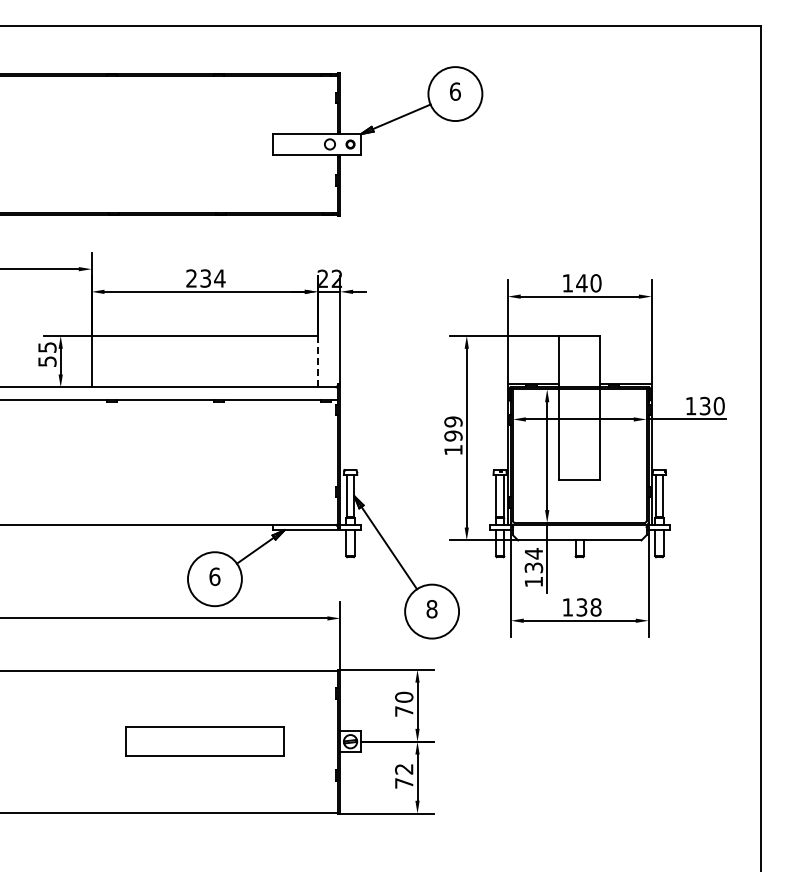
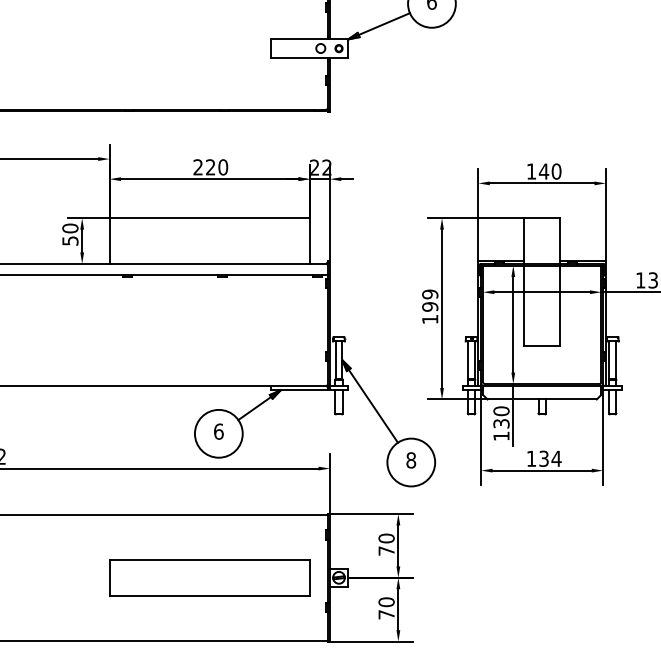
text: (212, 278) -> (216, 167), 234 -> 220
text: (47, 347) -> (70, 228), 55 -> 50
line: (317, 361) -> (309, 240), dashed -> solid
text: (533, 553) -> (501, 411), 134 -> 130
text: (595, 607) -> (556, 458), 138 -> 134
part: (204, 741) -> (209, 577), size x1.43
text: (404, 768) -> (386, 601), 72 -> 70

